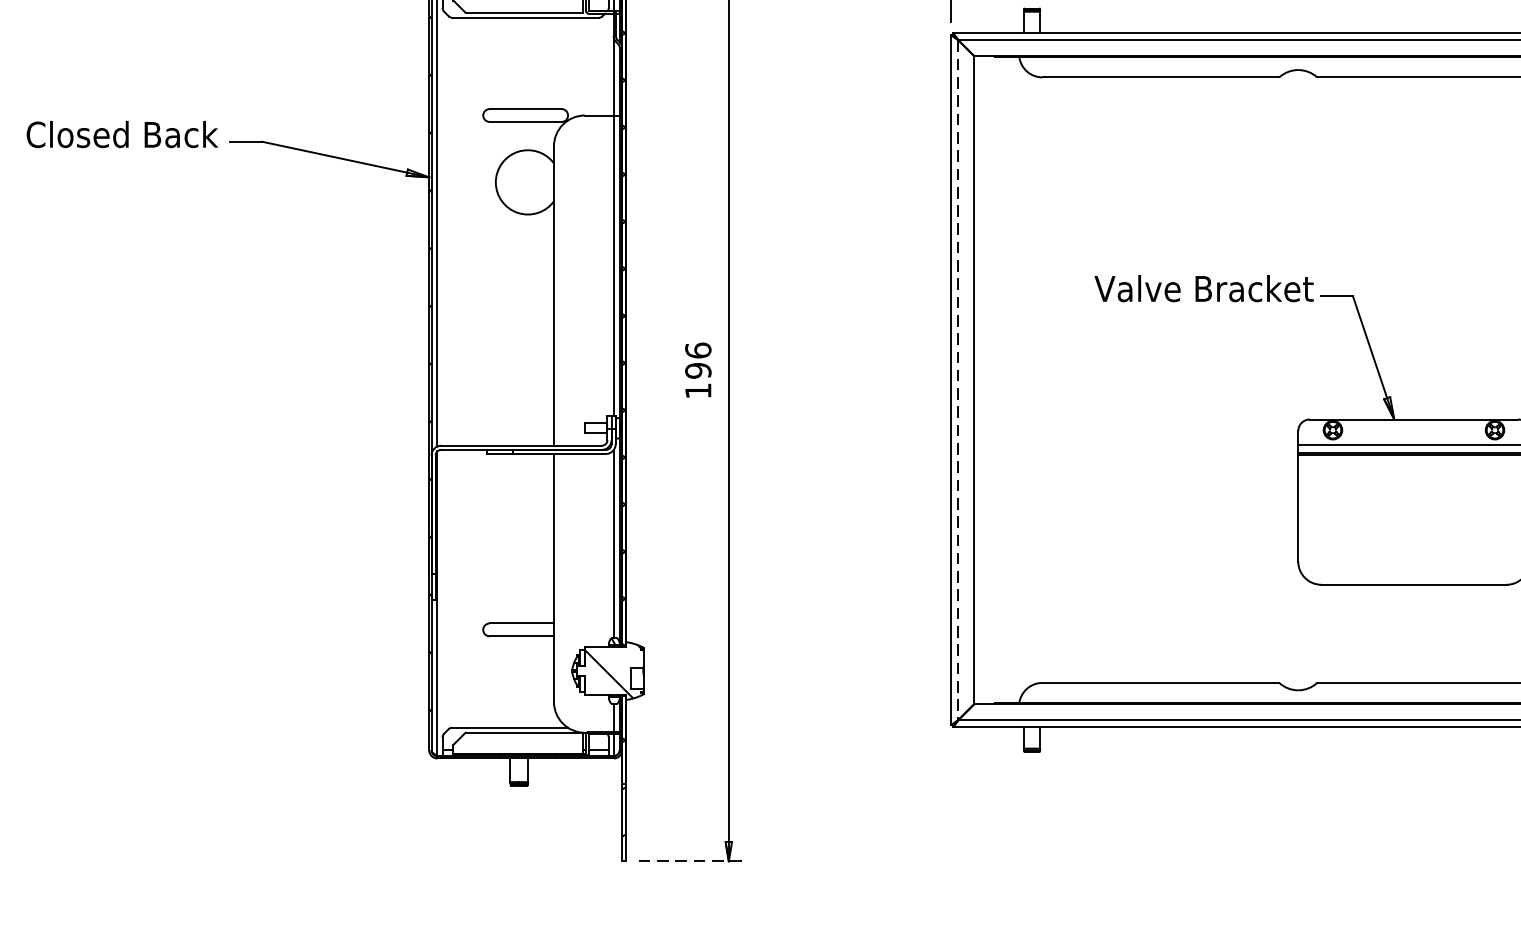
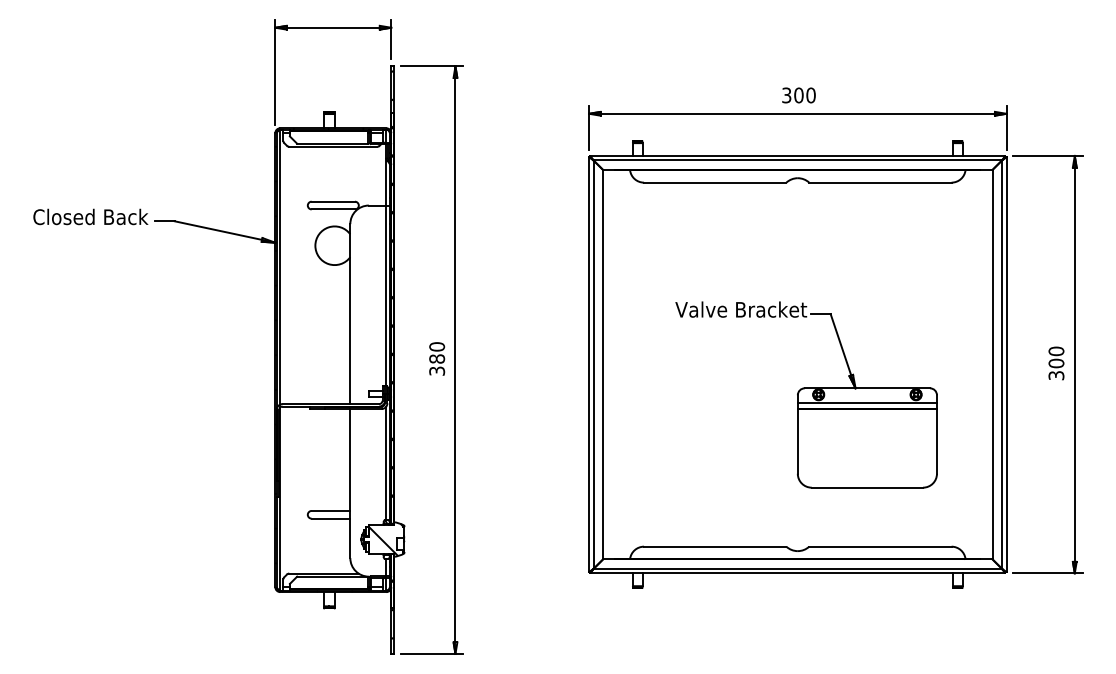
text: (698, 369) -> (437, 358), 196 -> 380
line: (958, 381) -> (593, 365), dashed -> solid
line: (690, 860) -> (432, 653), dashed -> solid

